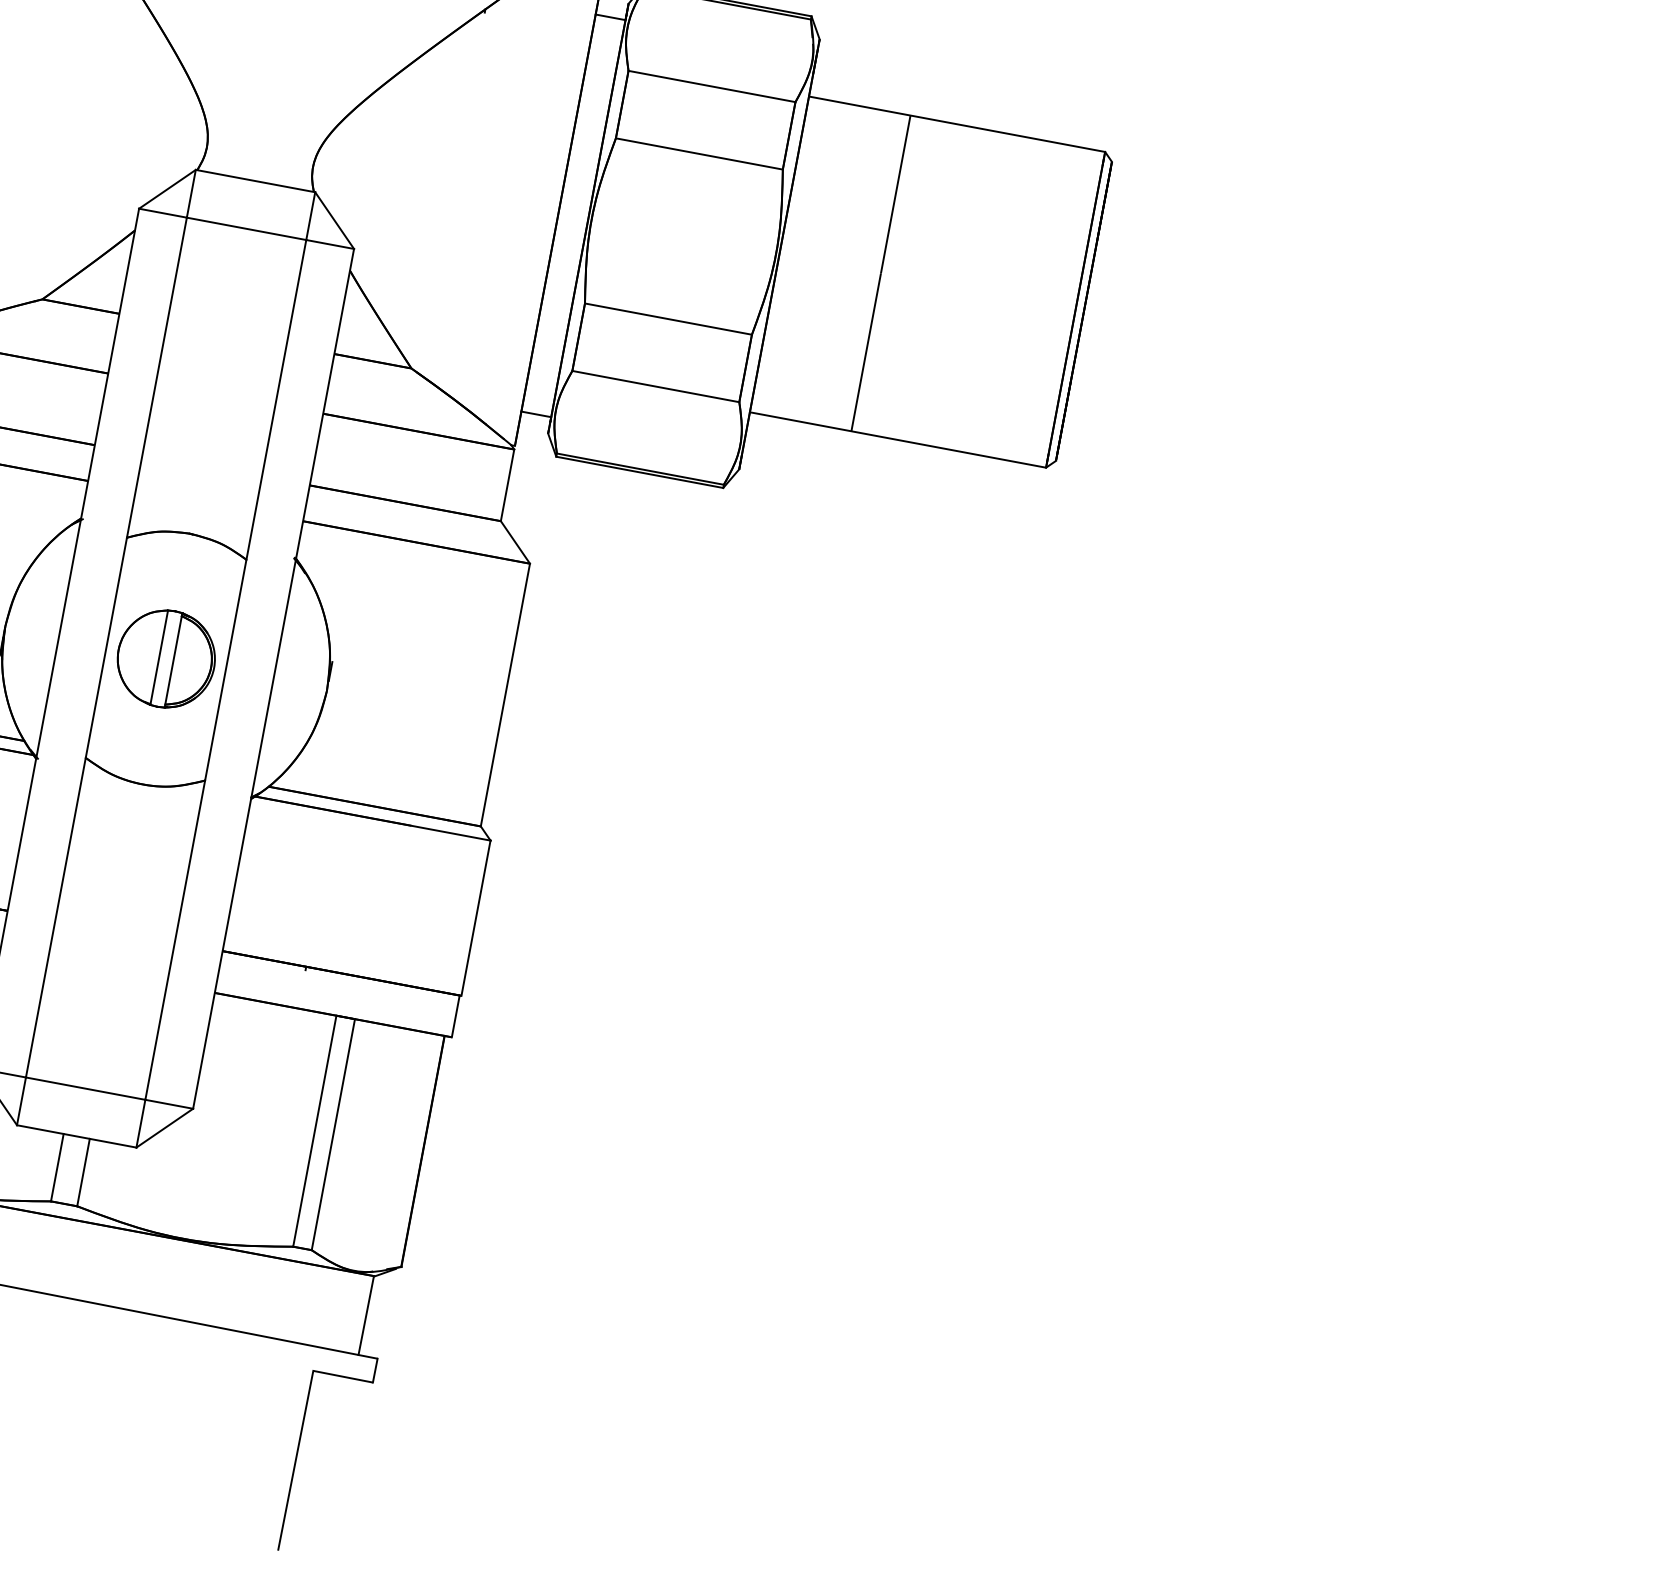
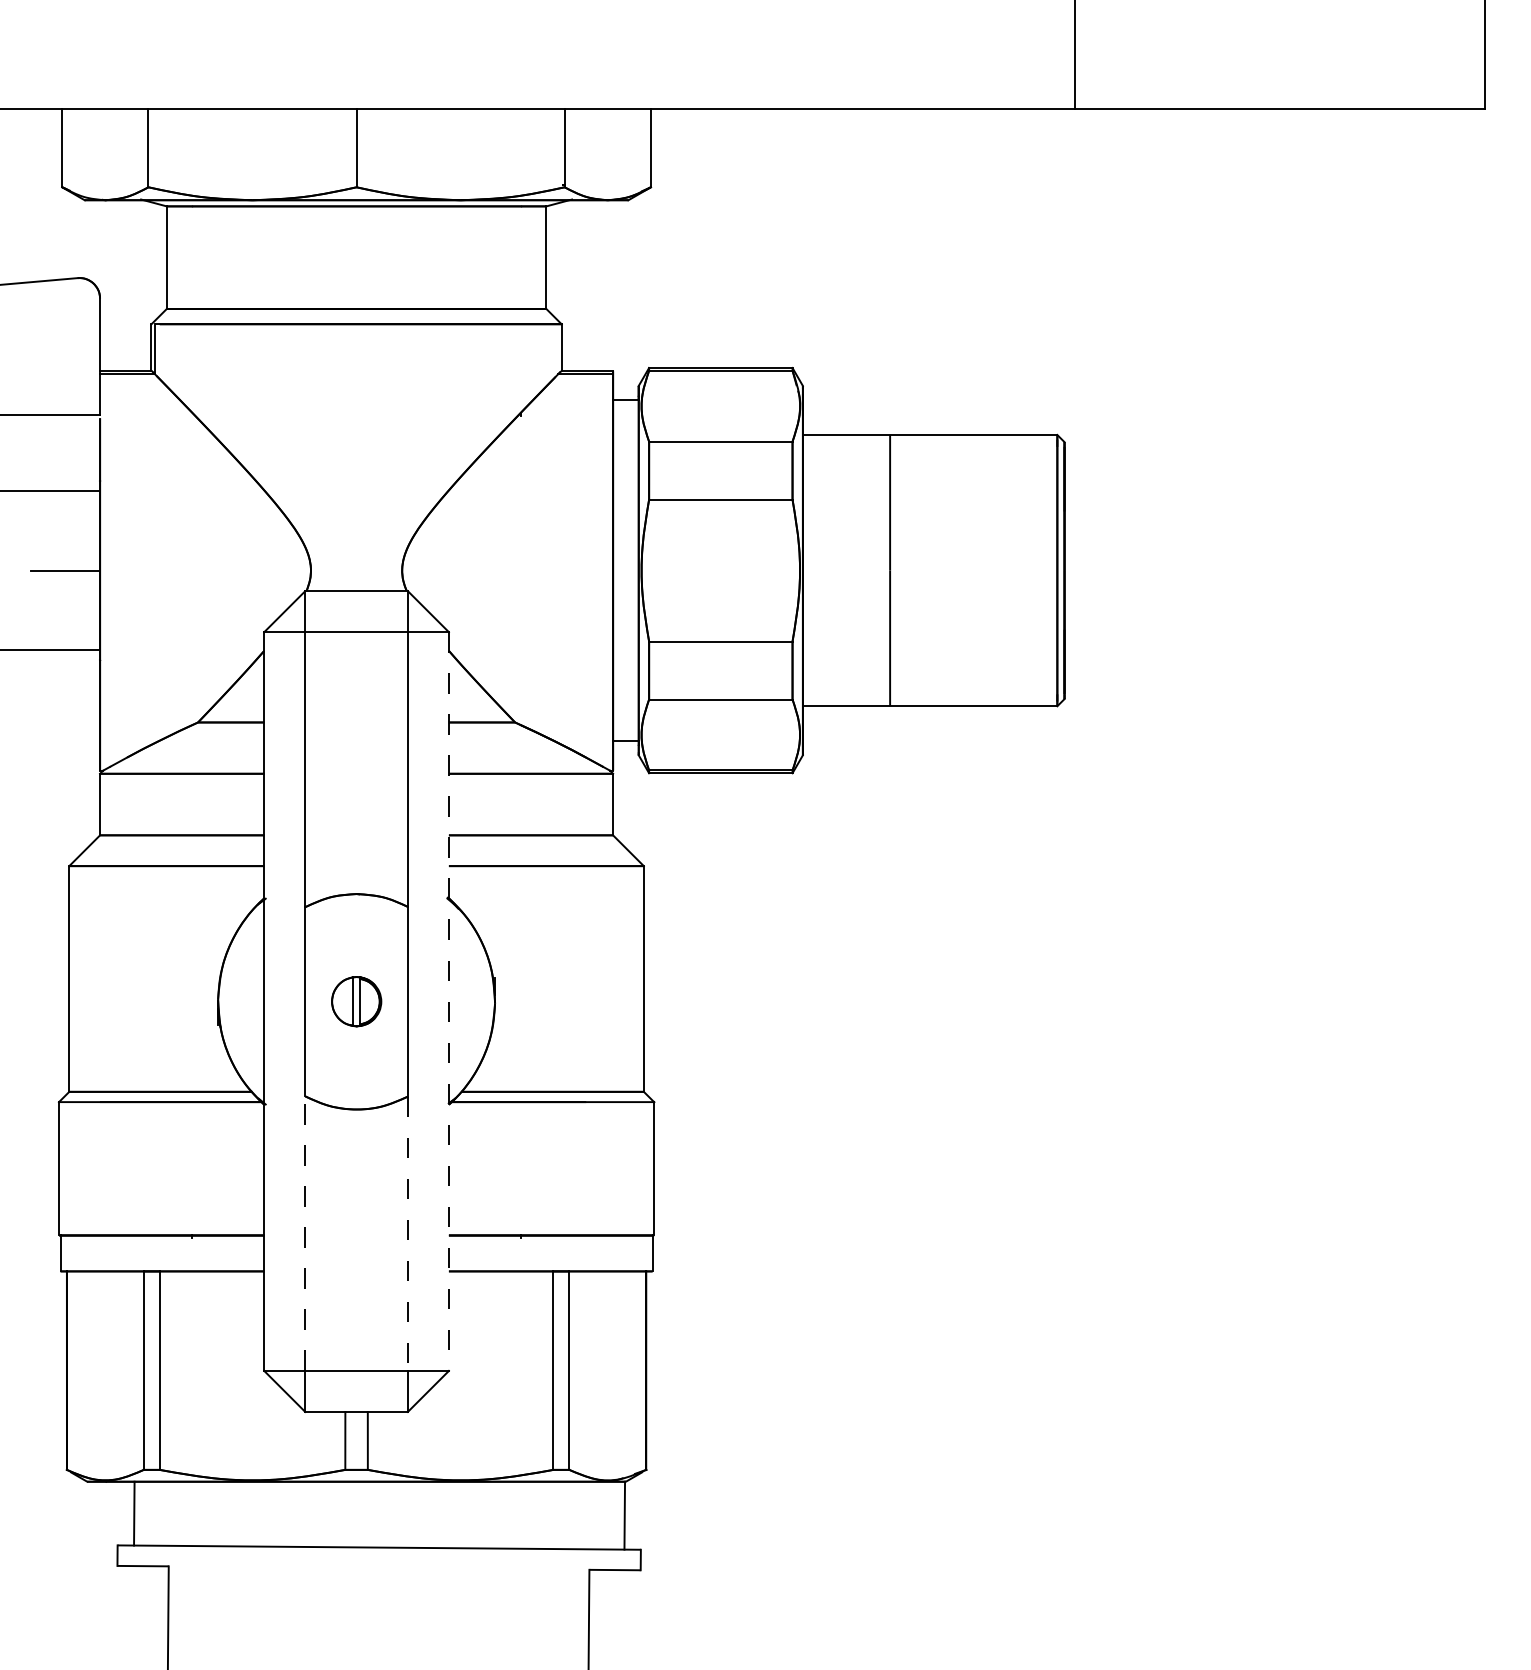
part: (166, 658) -> (356, 1001), size x0.6
line: (272, 679) -> (448, 1002), solid -> dashed
line: (56, 917) -> (305, 1233), solid -> dashed
line: (174, 940) -> (407, 1234), solid -> dashed

